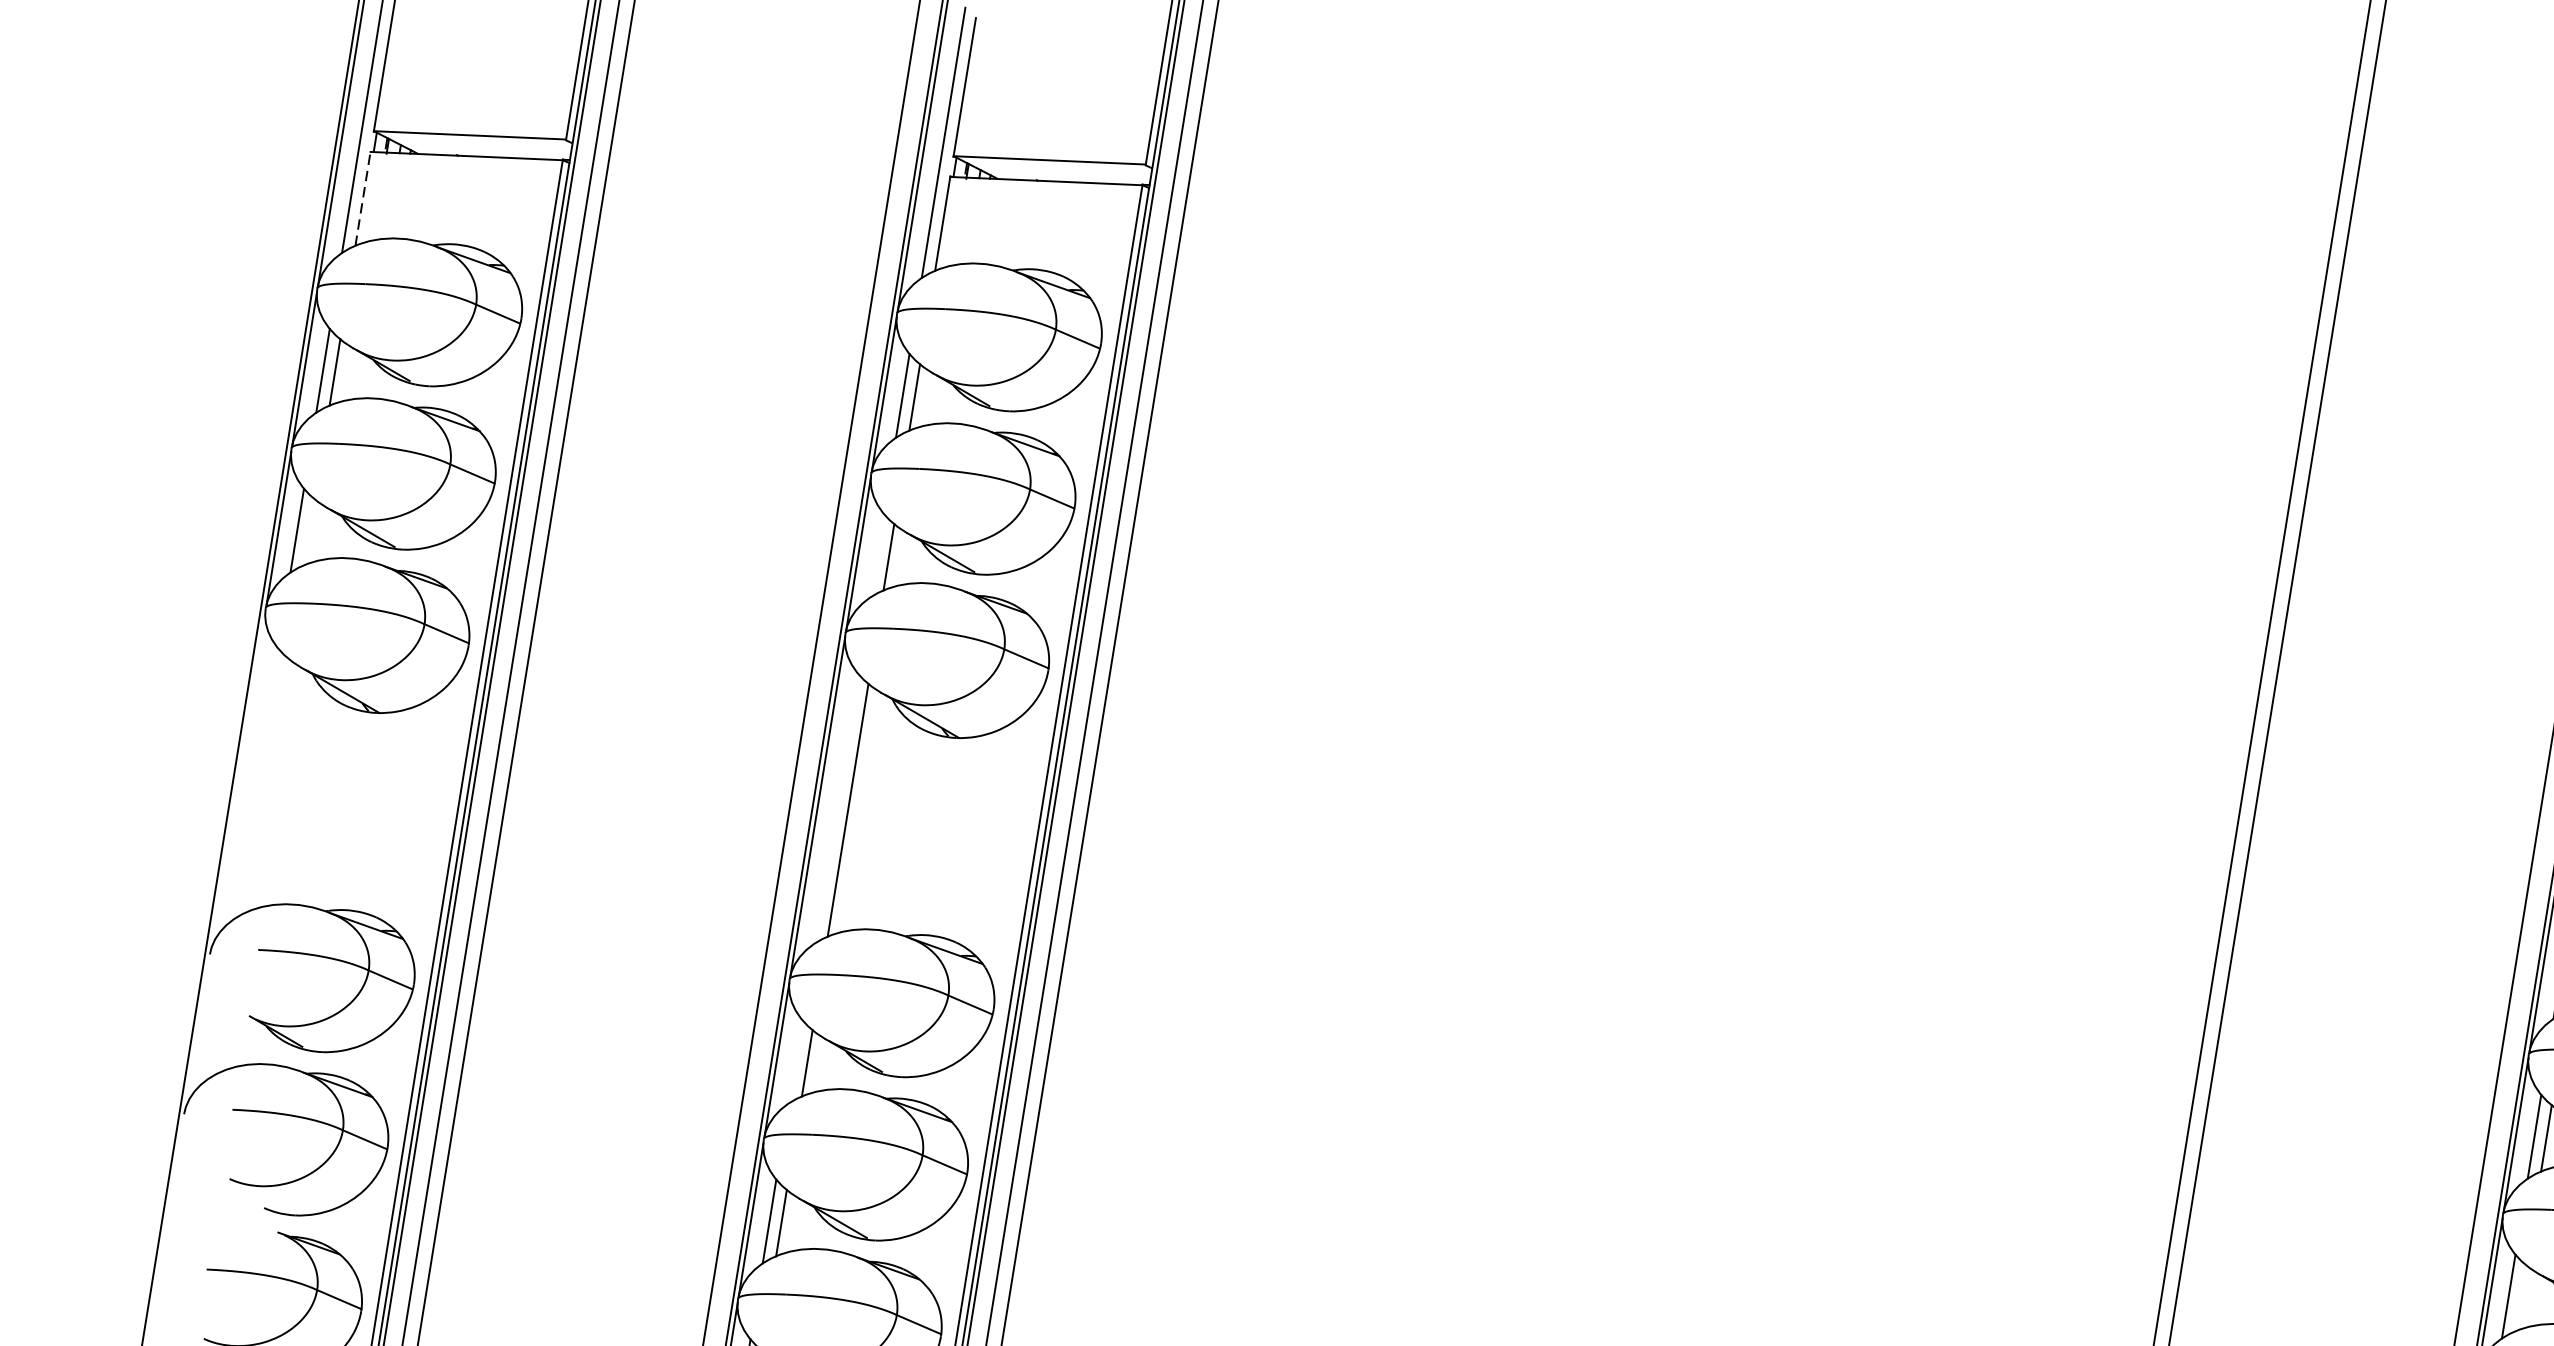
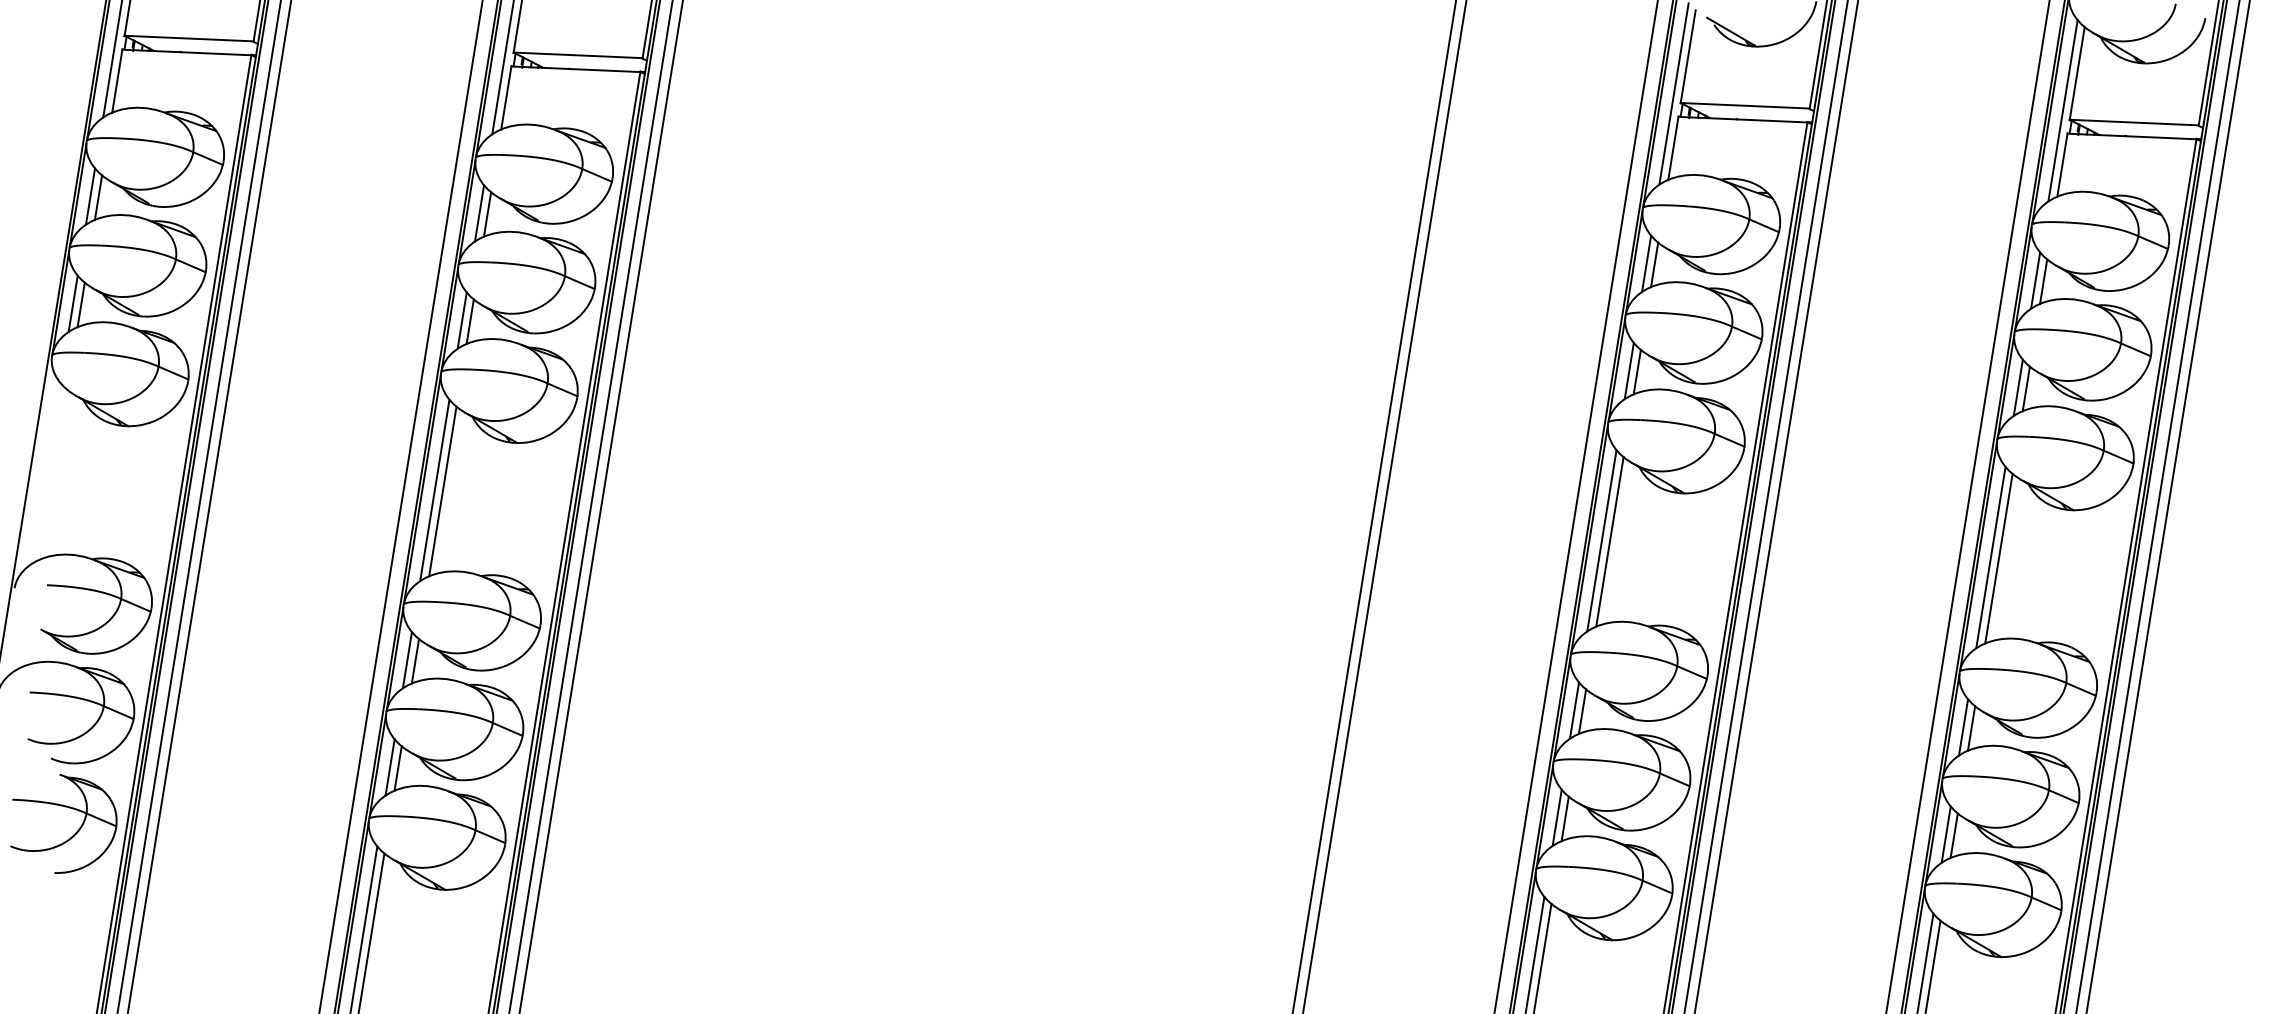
line: (363, 197) -> (117, 80), dashed -> solid
line: (308, 531) -> (80, 304), added
line: (875, 555) -> (461, 320), added
line: (835, 808) -> (434, 490), added
line: (793, 1062) -> (406, 660), added
line: (2519, 1297) -> (1564, 818), added

